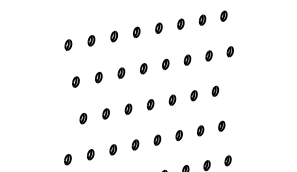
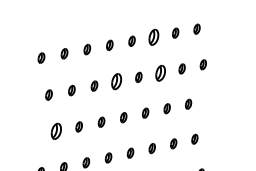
part: (180, 23) -> (153, 36), size x1.6
part: (187, 59) -> (160, 72), size x1.6
part: (143, 68) -> (116, 81), size x1.6
part: (83, 118) -> (56, 131), size x1.6

